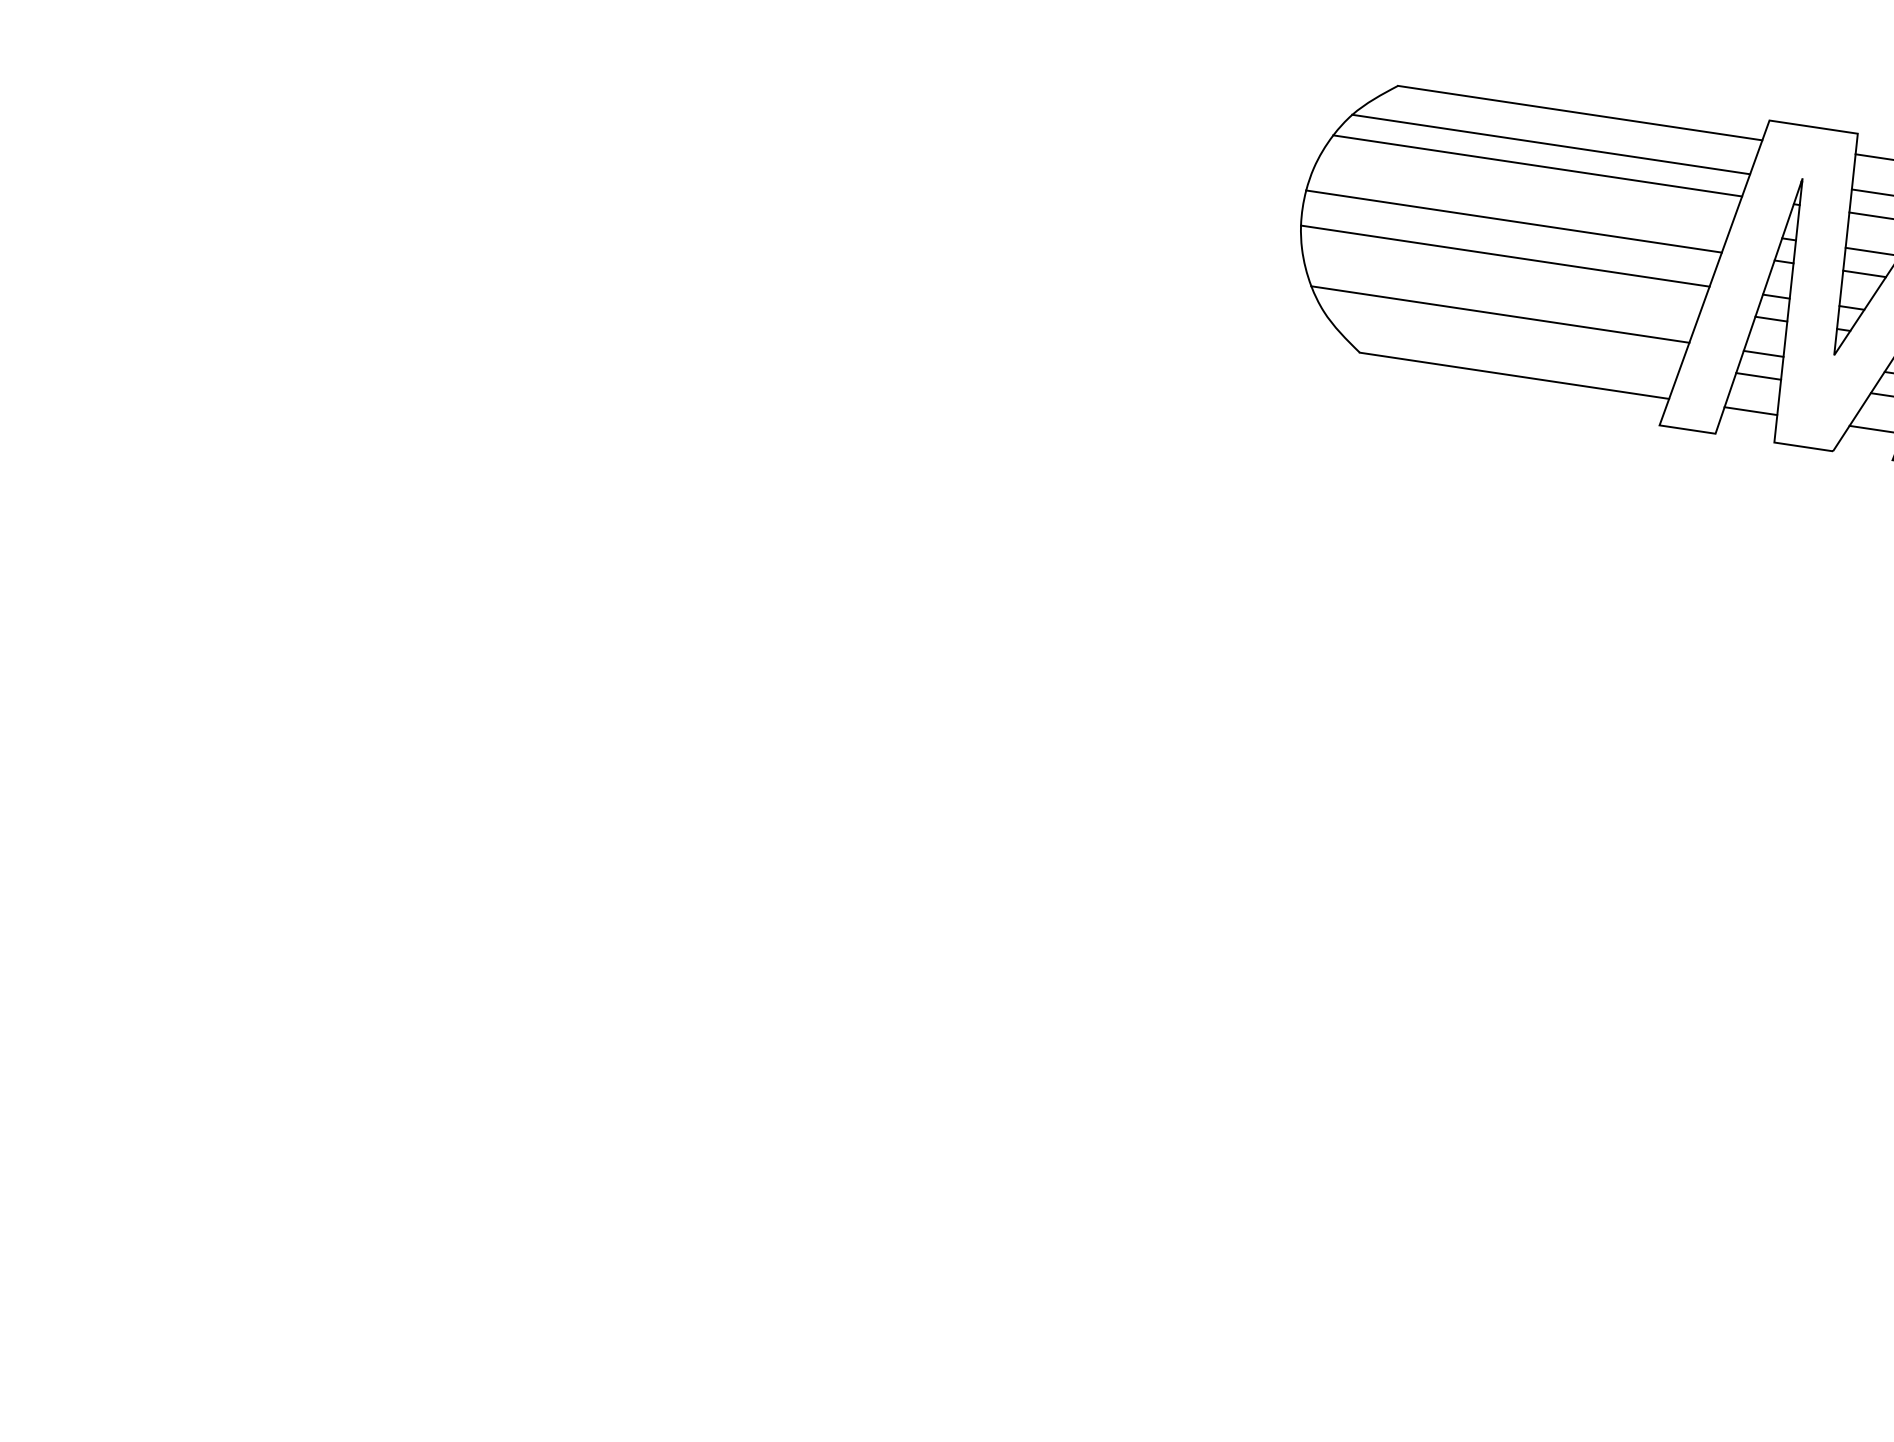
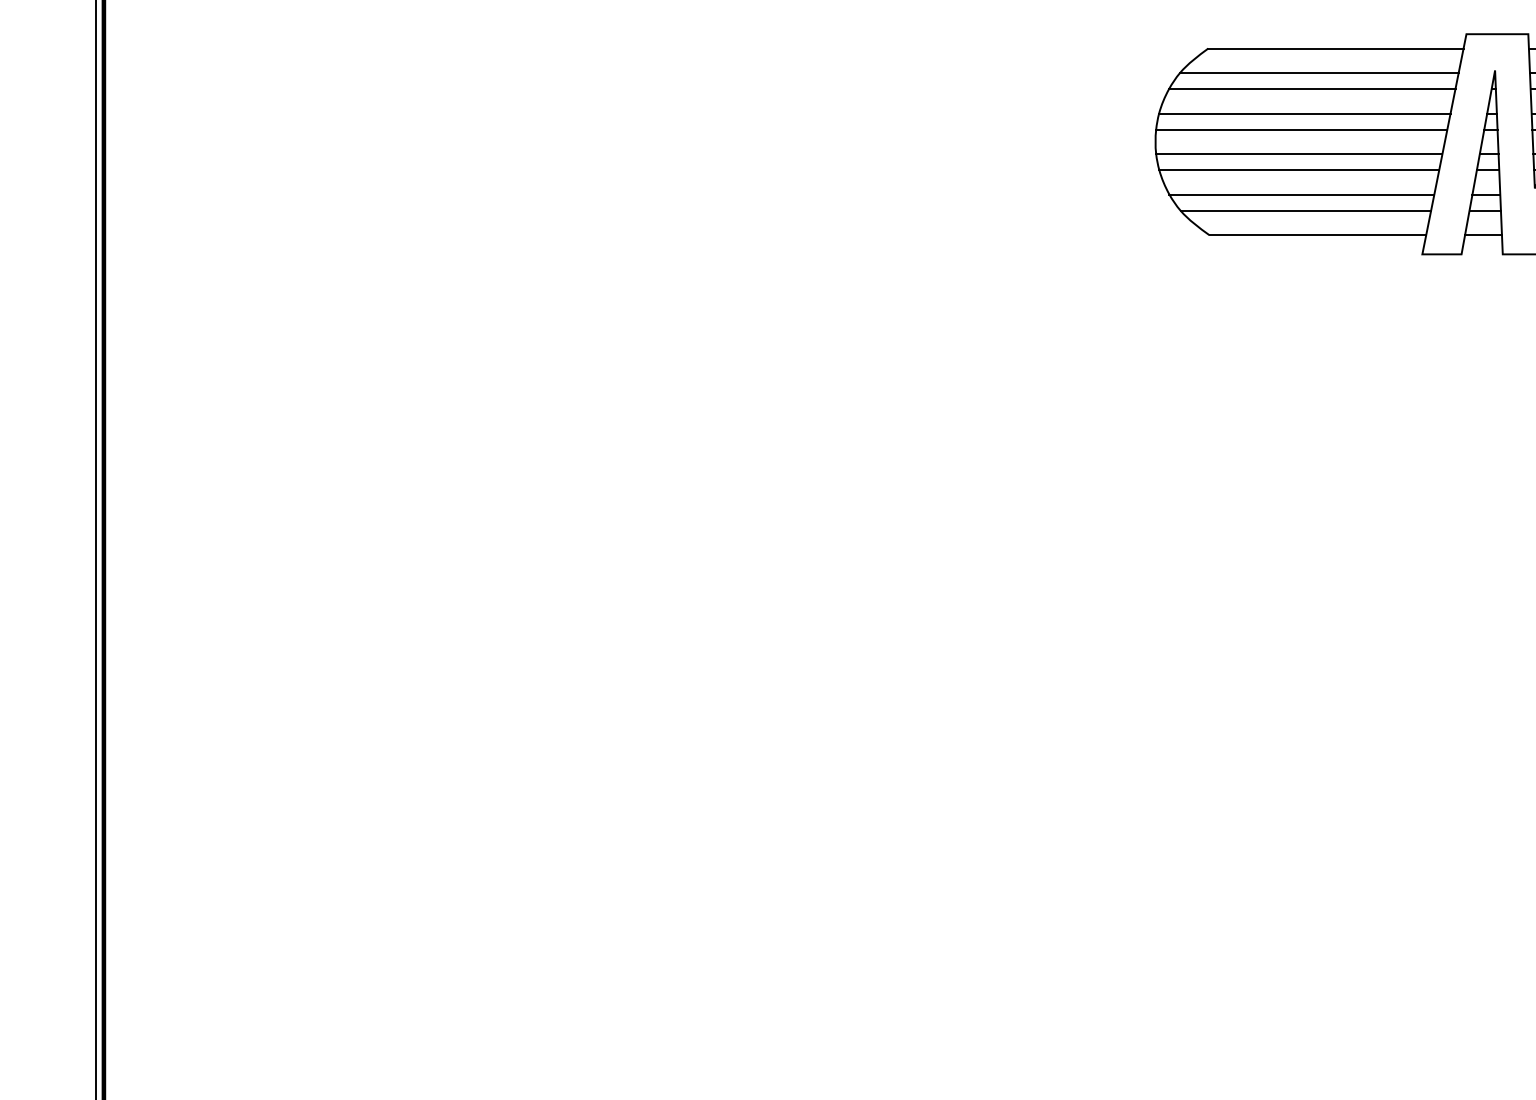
line: (1521, 199) -> (1304, 113), added
line: (1502, 279) -> (1299, 170), added
line: (1502, 337) -> (1305, 210), added

